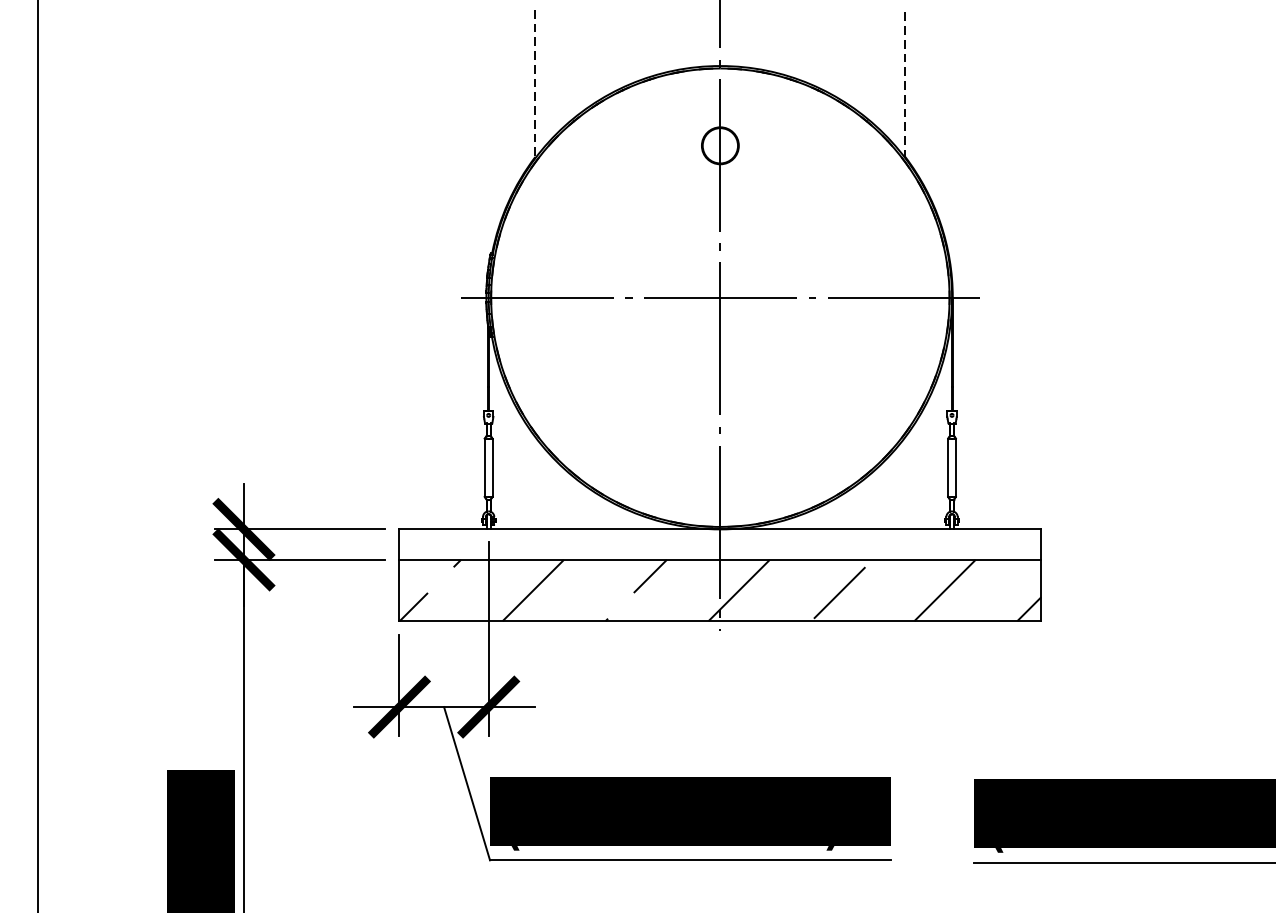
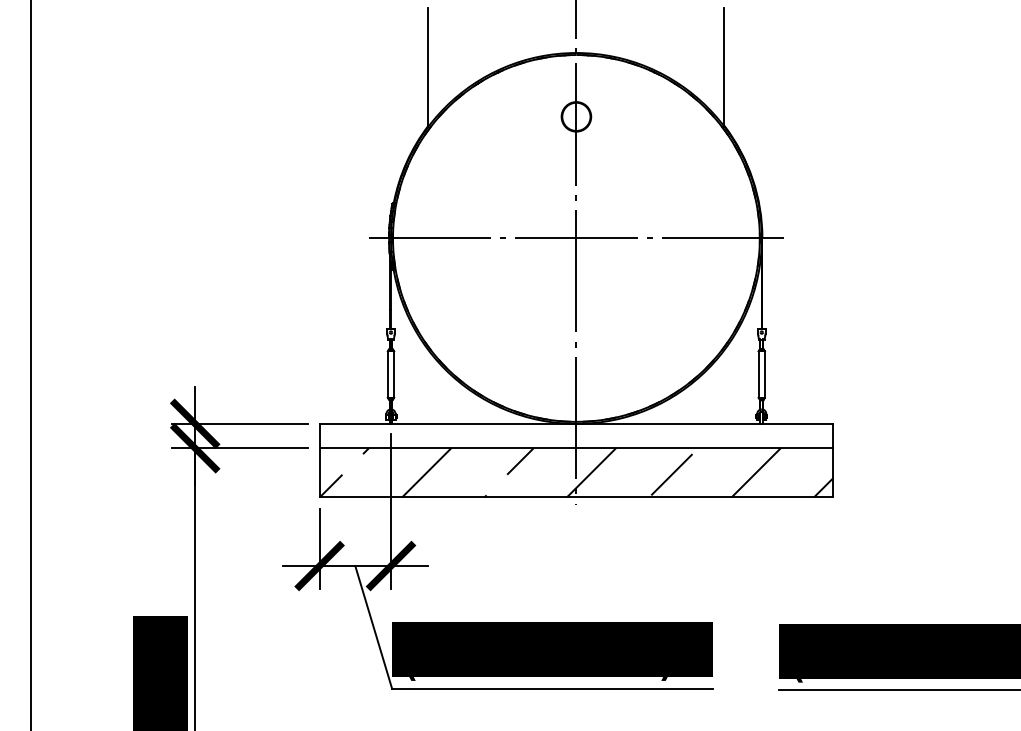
line: (905, 84) -> (724, 67), dashed -> solid
line: (535, 85) -> (428, 68), dashed -> solid

